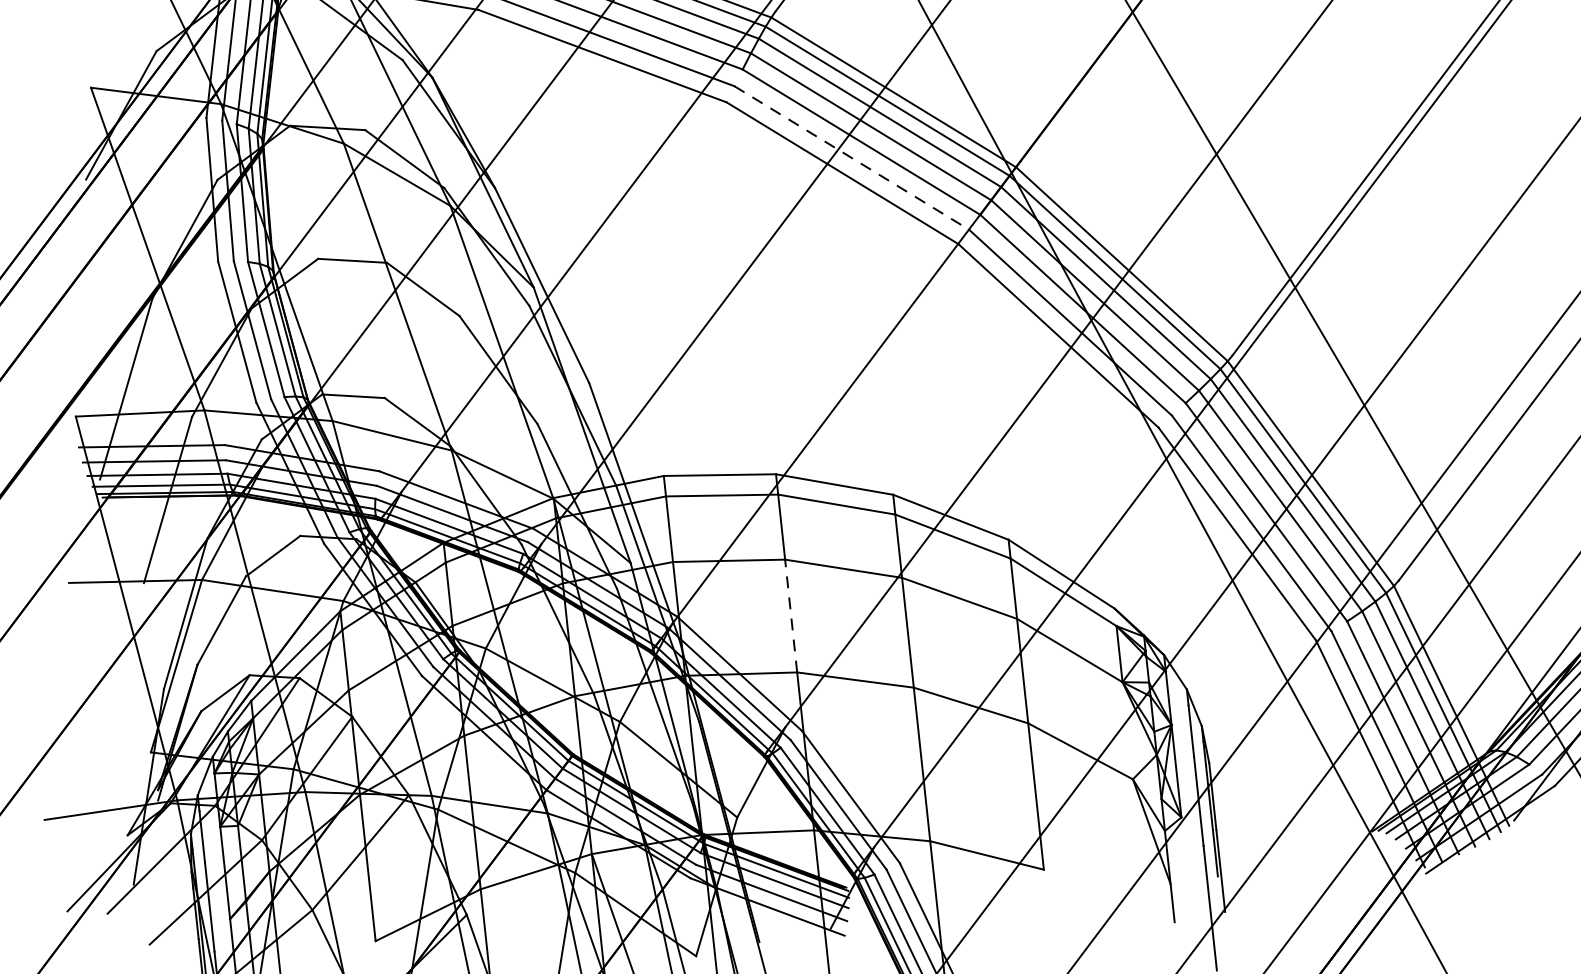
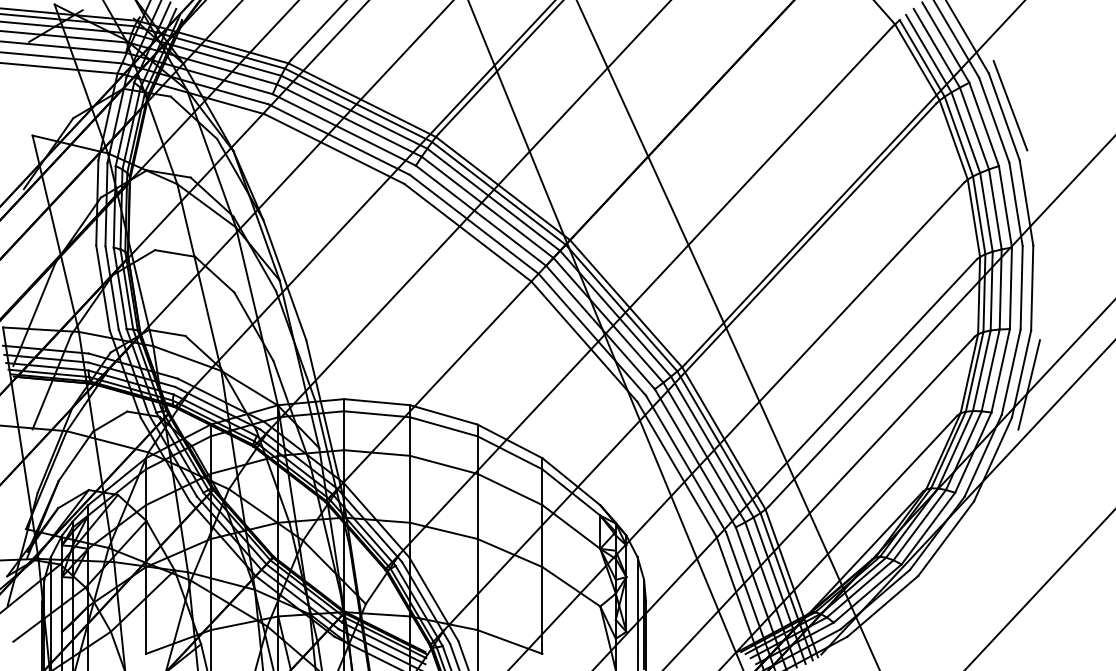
line: (852, 158) -> (474, 224), dashed -> solid
line: (791, 614) -> (410, 488), dashed -> solid

